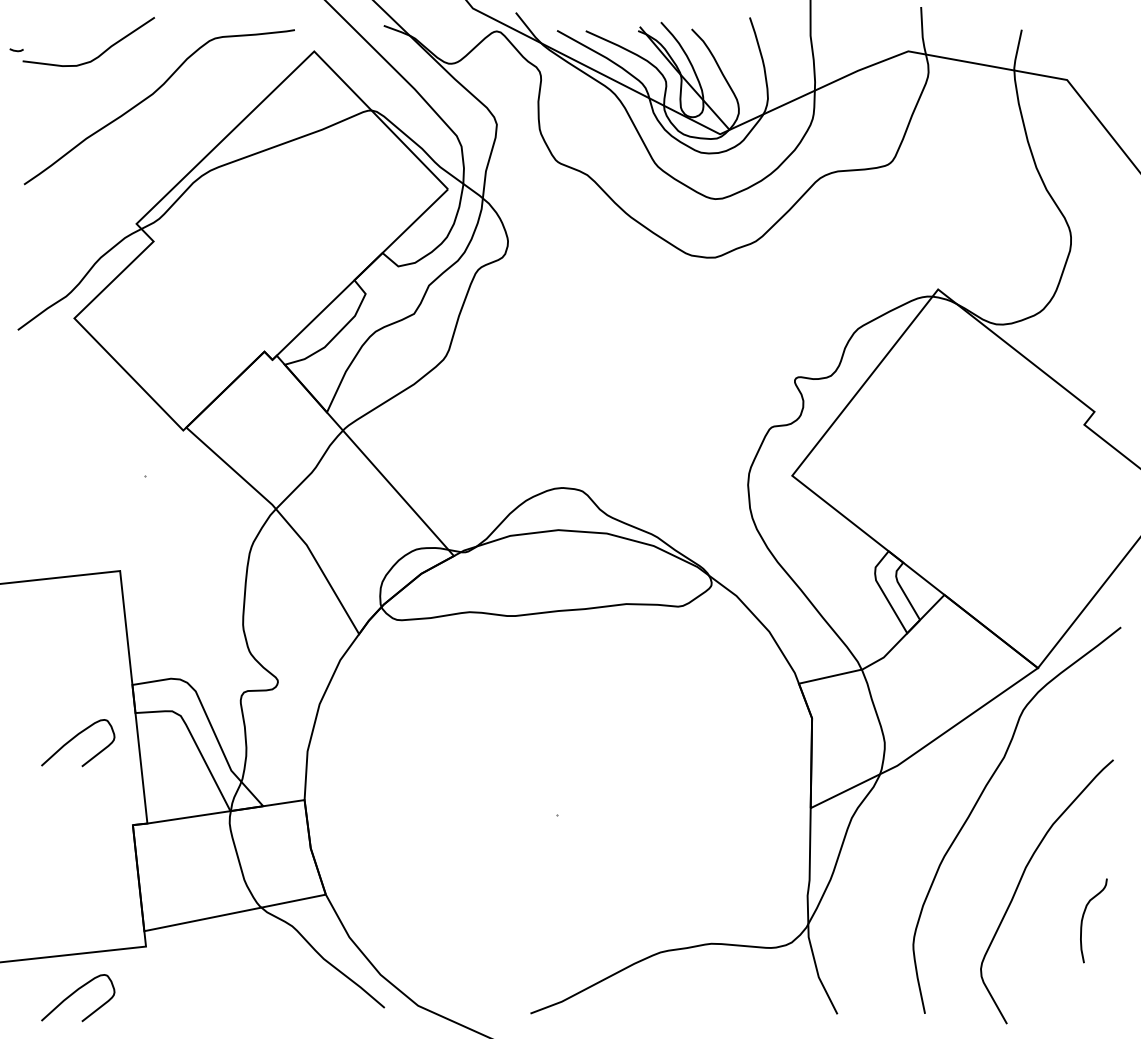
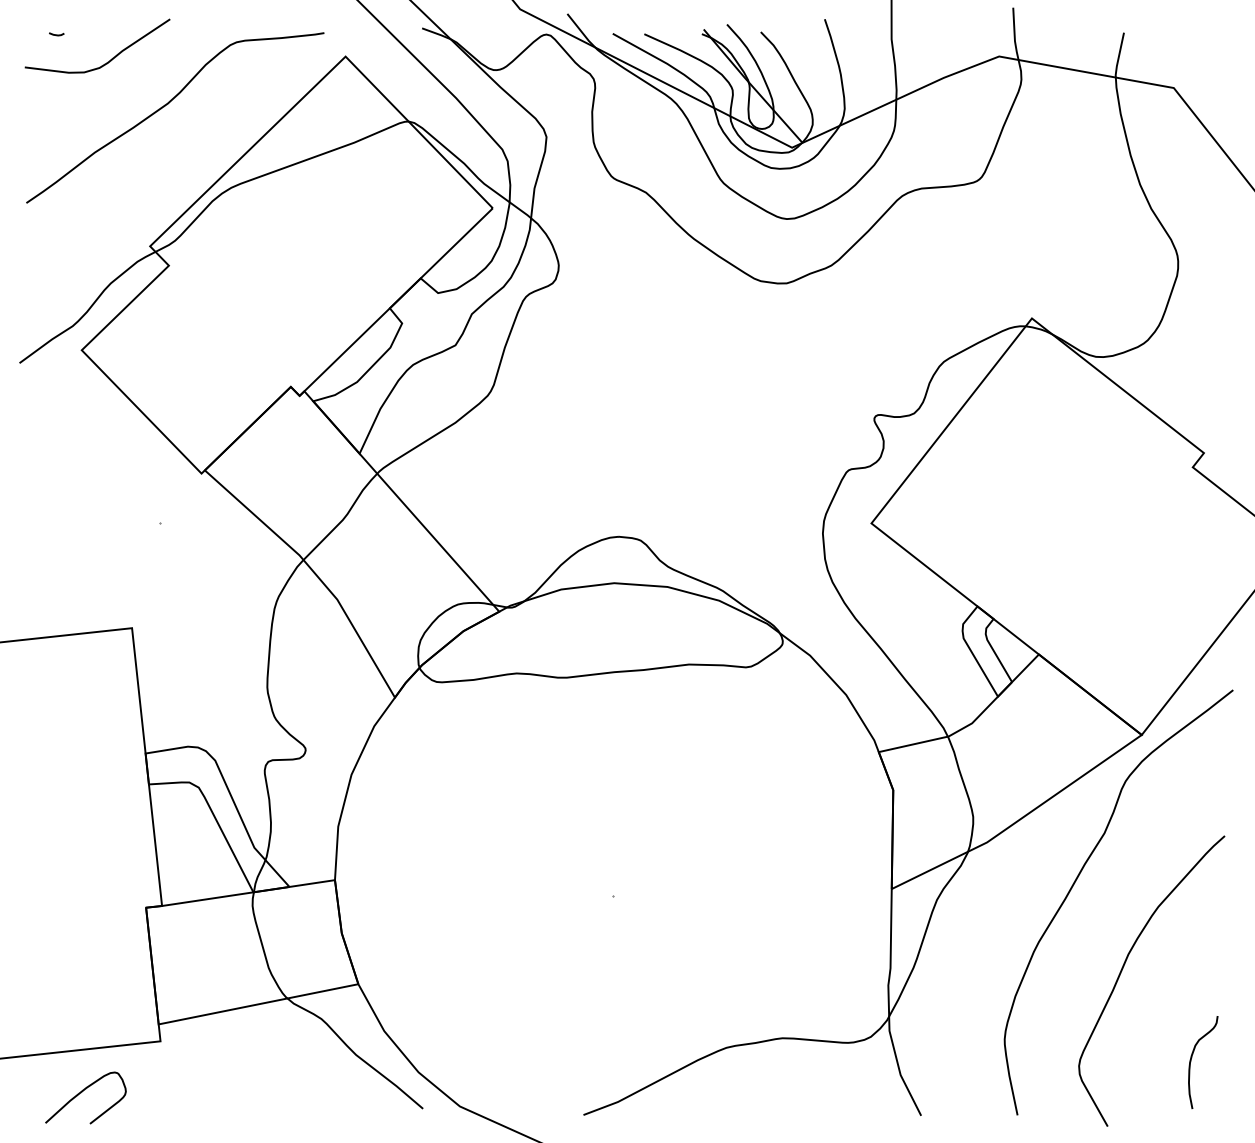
line: (16, 50) -> (56, 34), moved
curve: (74, 738) -> (81, 812), removed
curve: (1083, 919) -> (1191, 1061), moved

